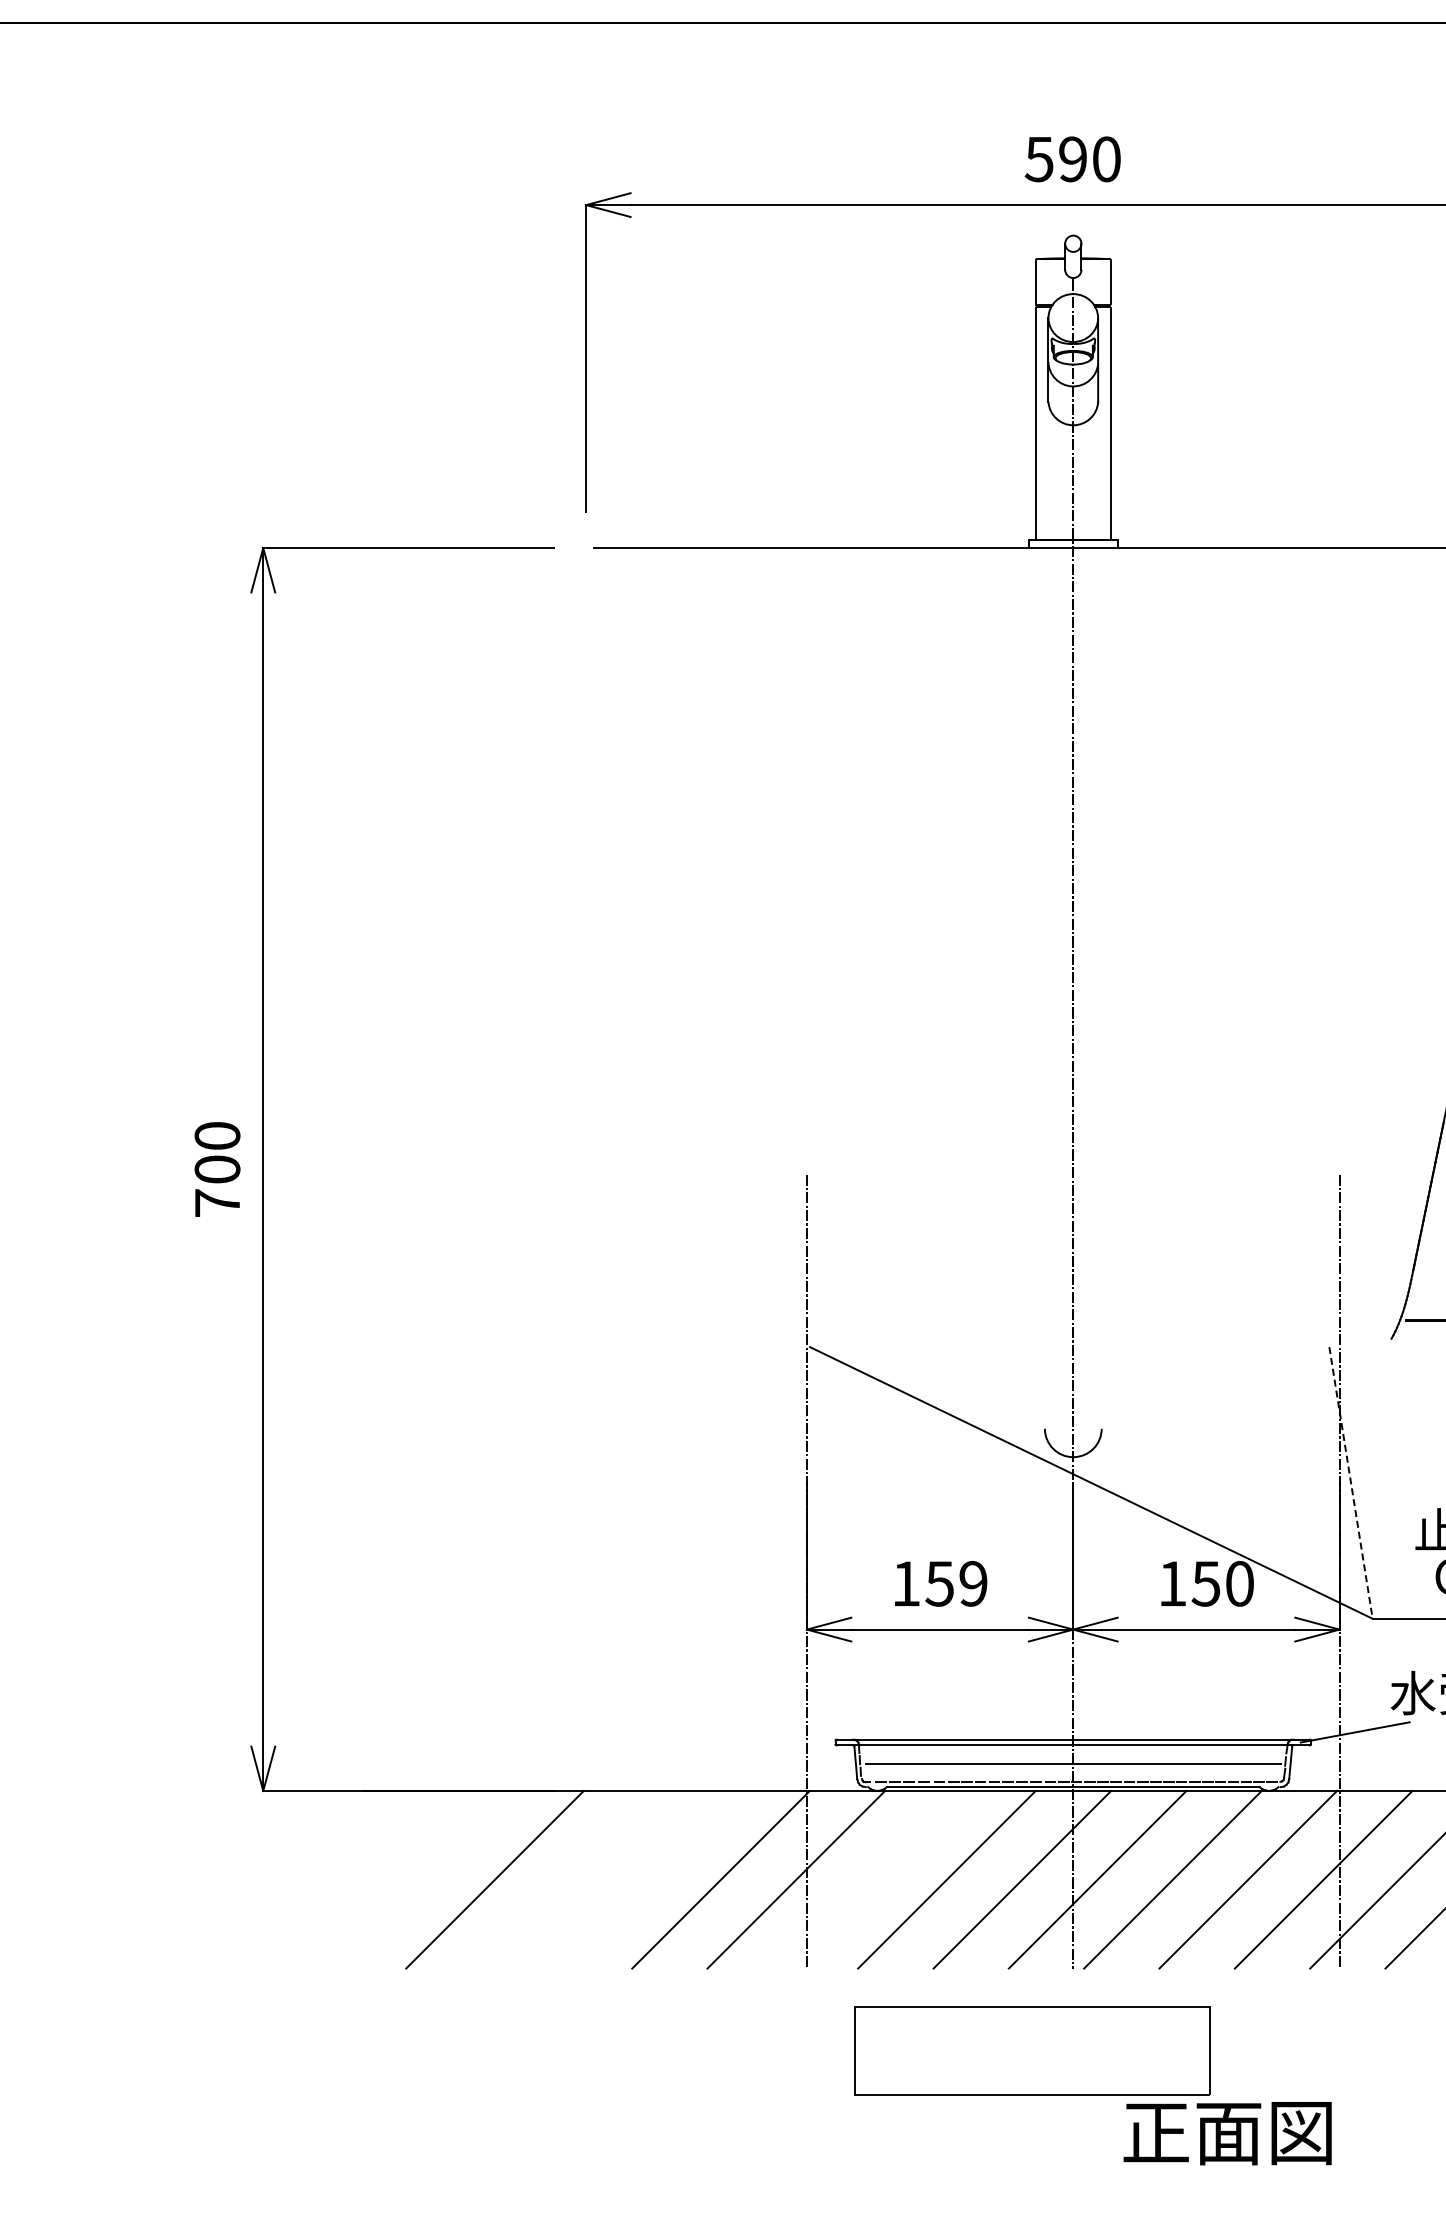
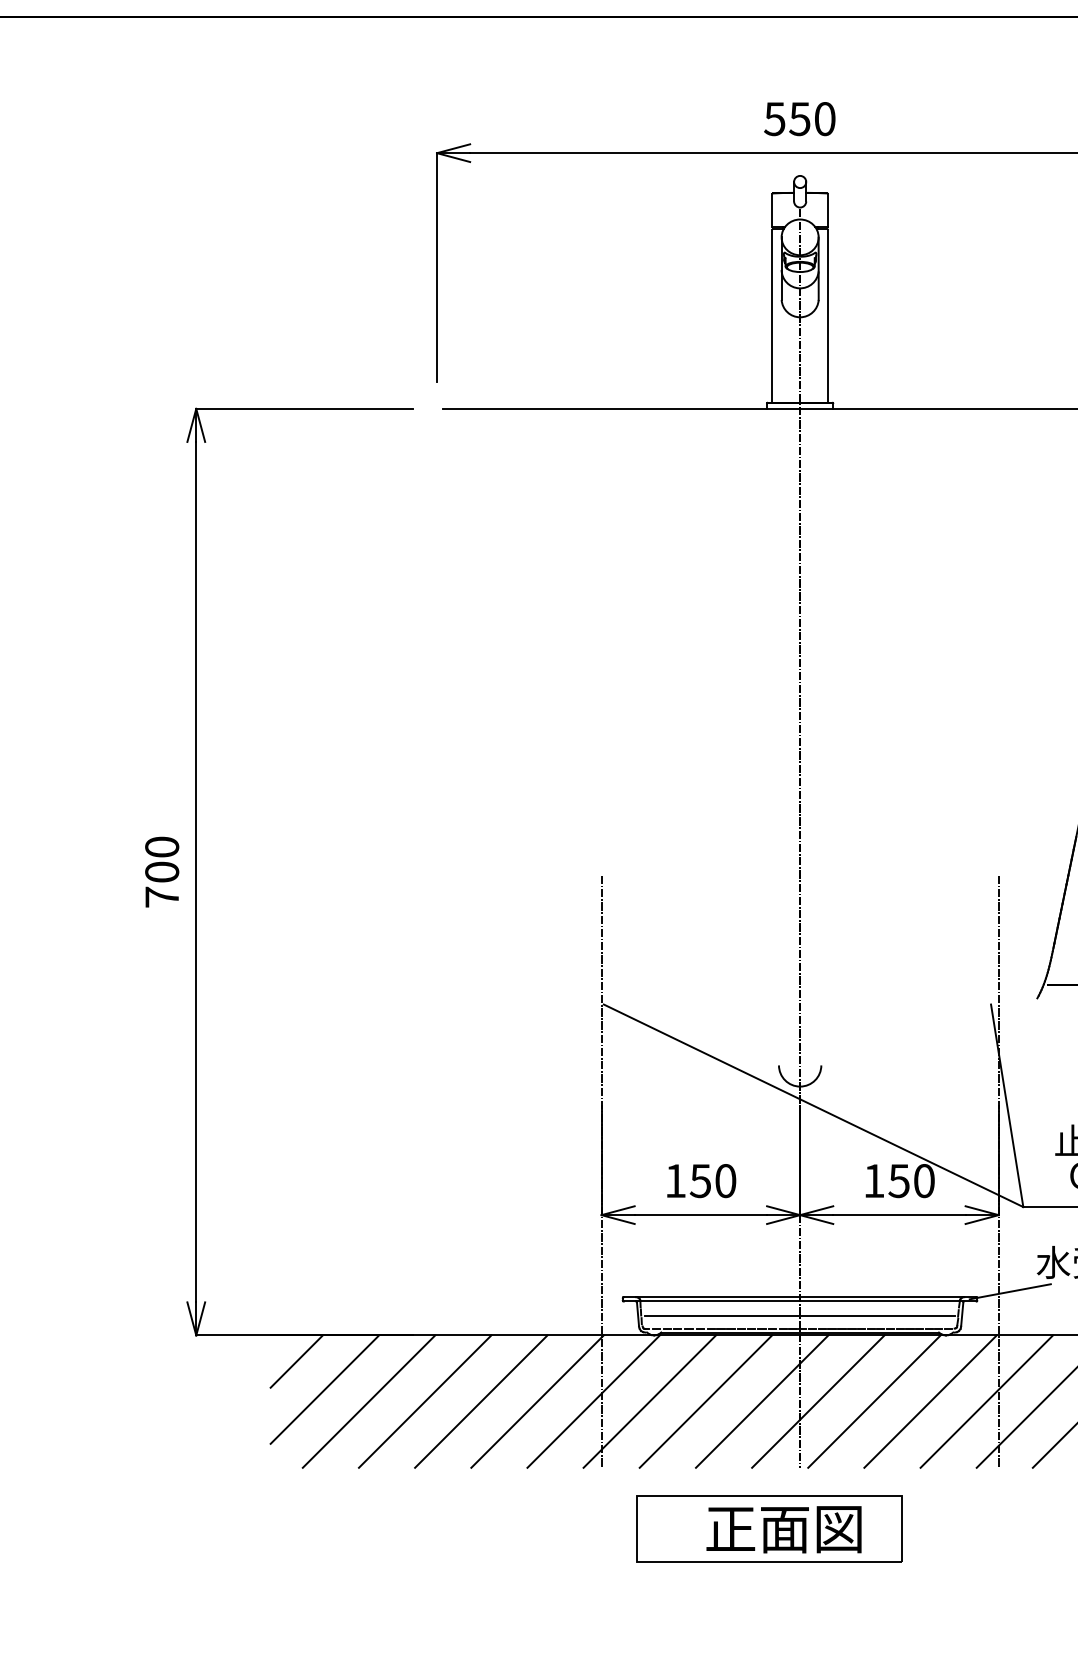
text: (1072, 159) -> (799, 119), 590 -> 550
line: (1351, 1482) -> (1007, 1105), dashed -> solid
text: (973, 1583) -> (725, 1180), 159 -> 150
line: (398, 1826) -> (297, 1361), added
line: (435, 1863) -> (324, 1389), added
line: (570, 1879) -> (425, 1401), added
line: (645, 1879) -> (481, 1401), added
line: (871, 1879) -> (649, 1401), added
text: (1227, 2133) -> (783, 1529), moved

